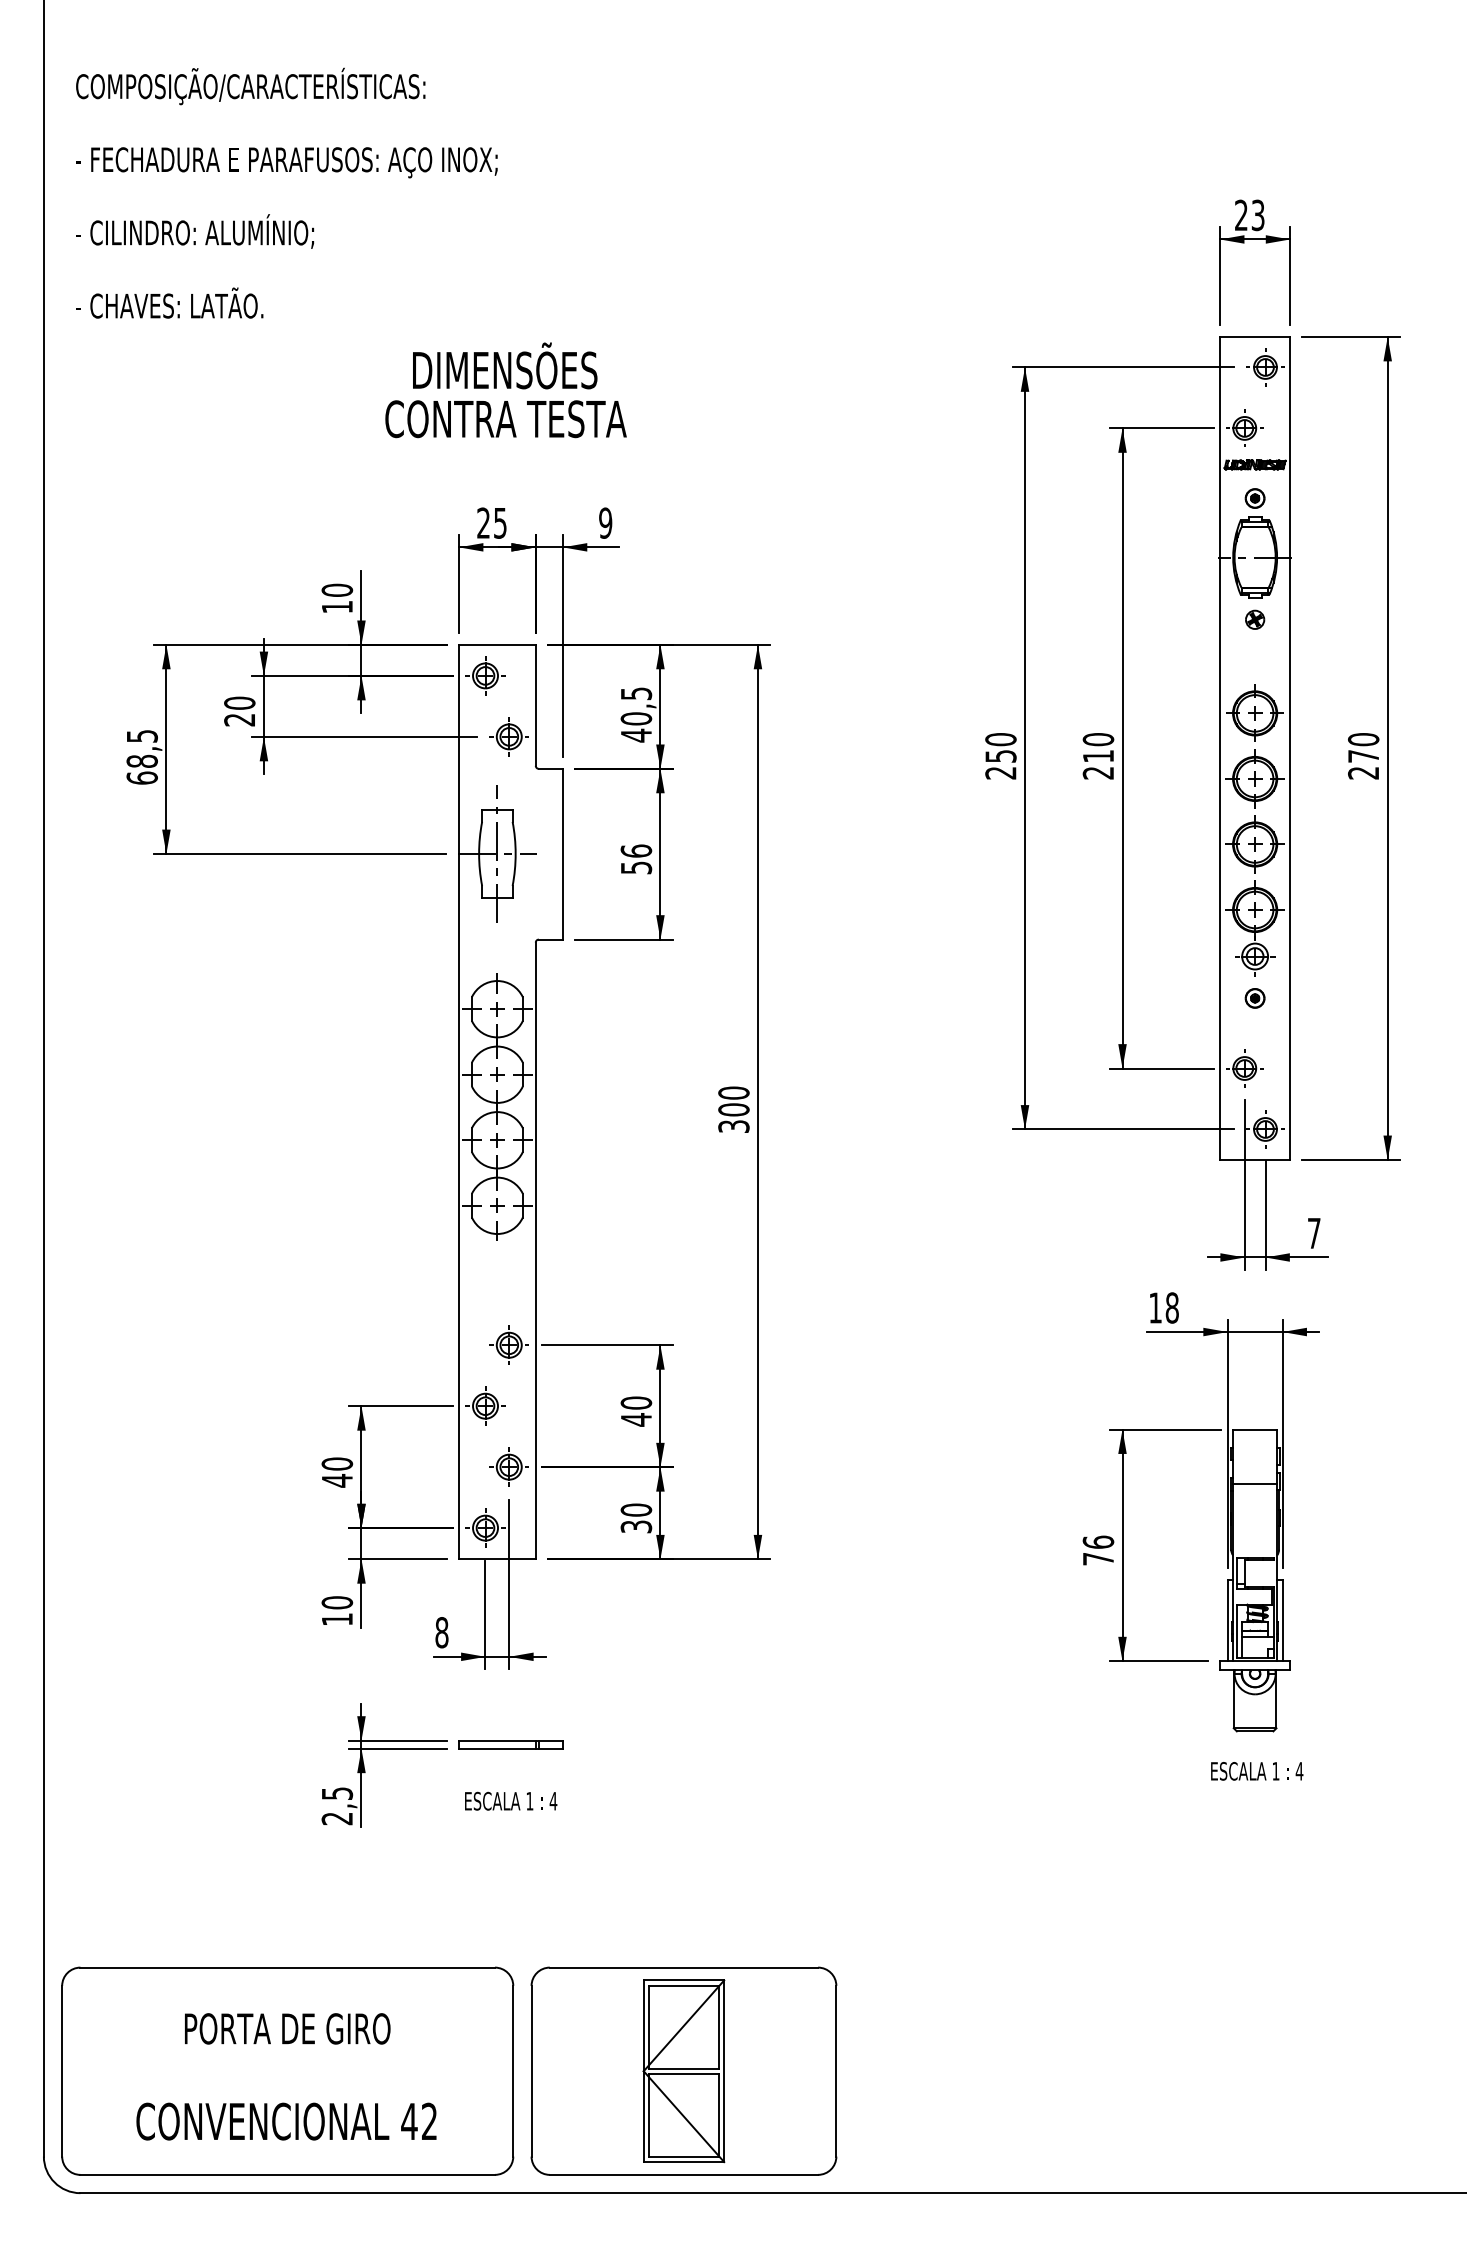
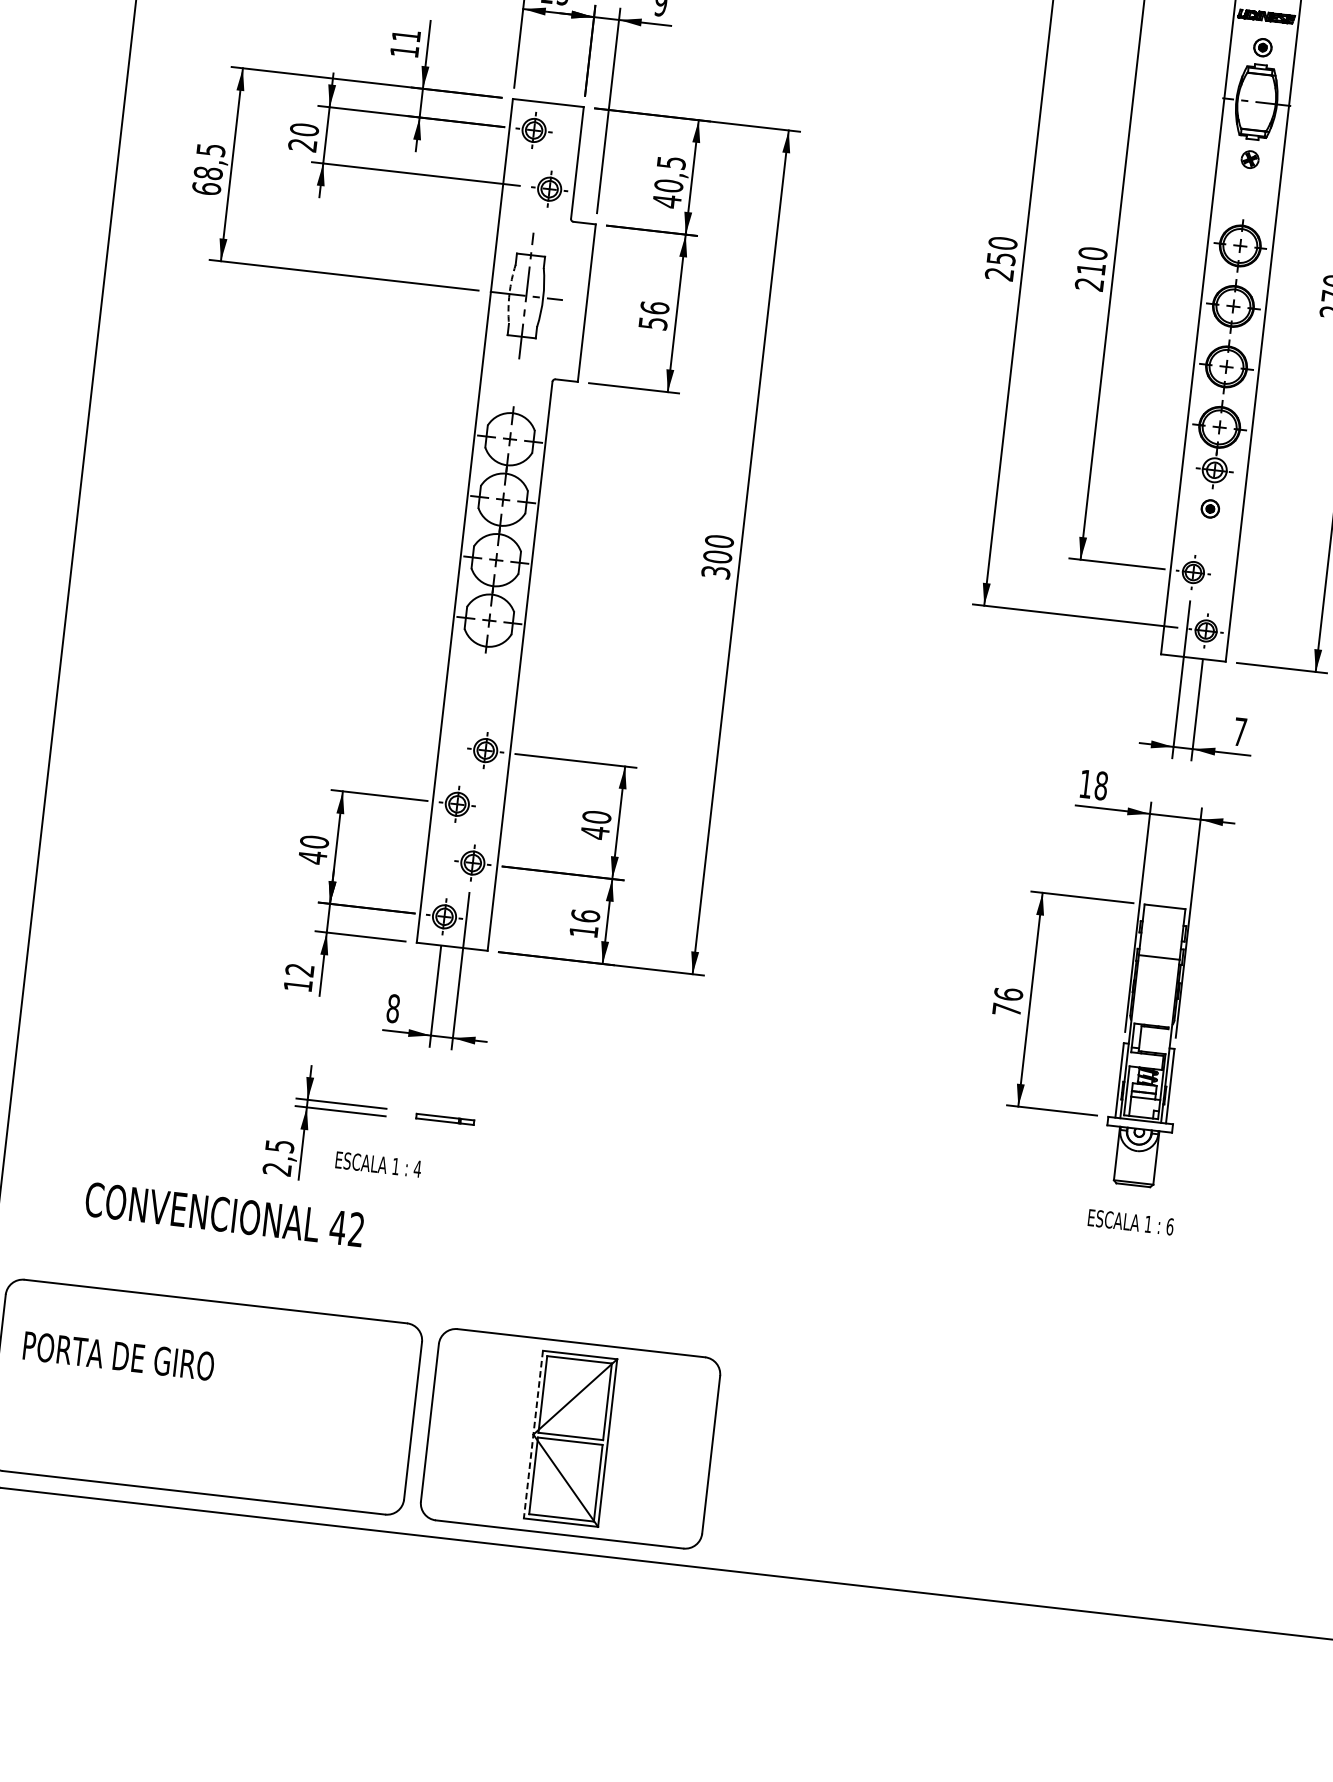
text: (337, 589) -> (406, 35), 10 -> 11
arc: (479, 853) -> (509, 293), solid -> dashed
text: (636, 1518) -> (584, 923), 30 -> 16
text: (337, 1602) -> (300, 969), 10 -> 12
part: (510, 1744) -> (444, 1119), size x0.6
text: (1299, 1771) -> (1170, 1226), 4 -> 6
text: (511, 1800) -> (378, 1163), moved
text: (287, 2028) -> (118, 1355), moved
line: (643, 2071) -> (533, 1434), solid -> dashed
text: (286, 2121) -> (224, 1214), moved

